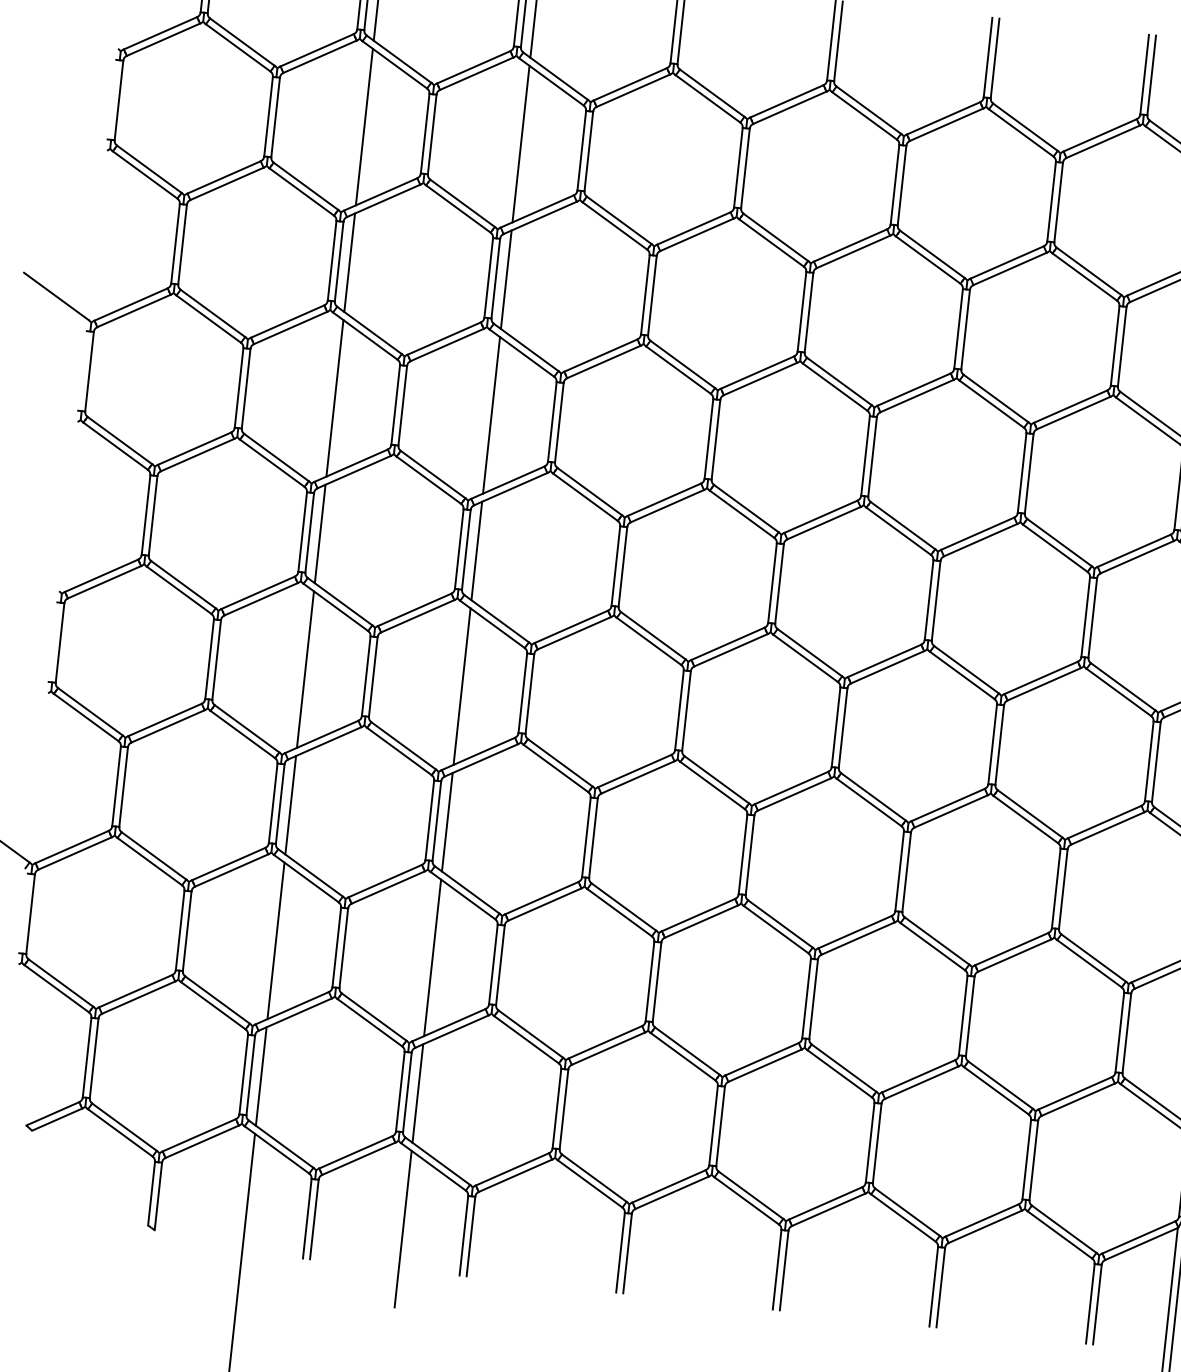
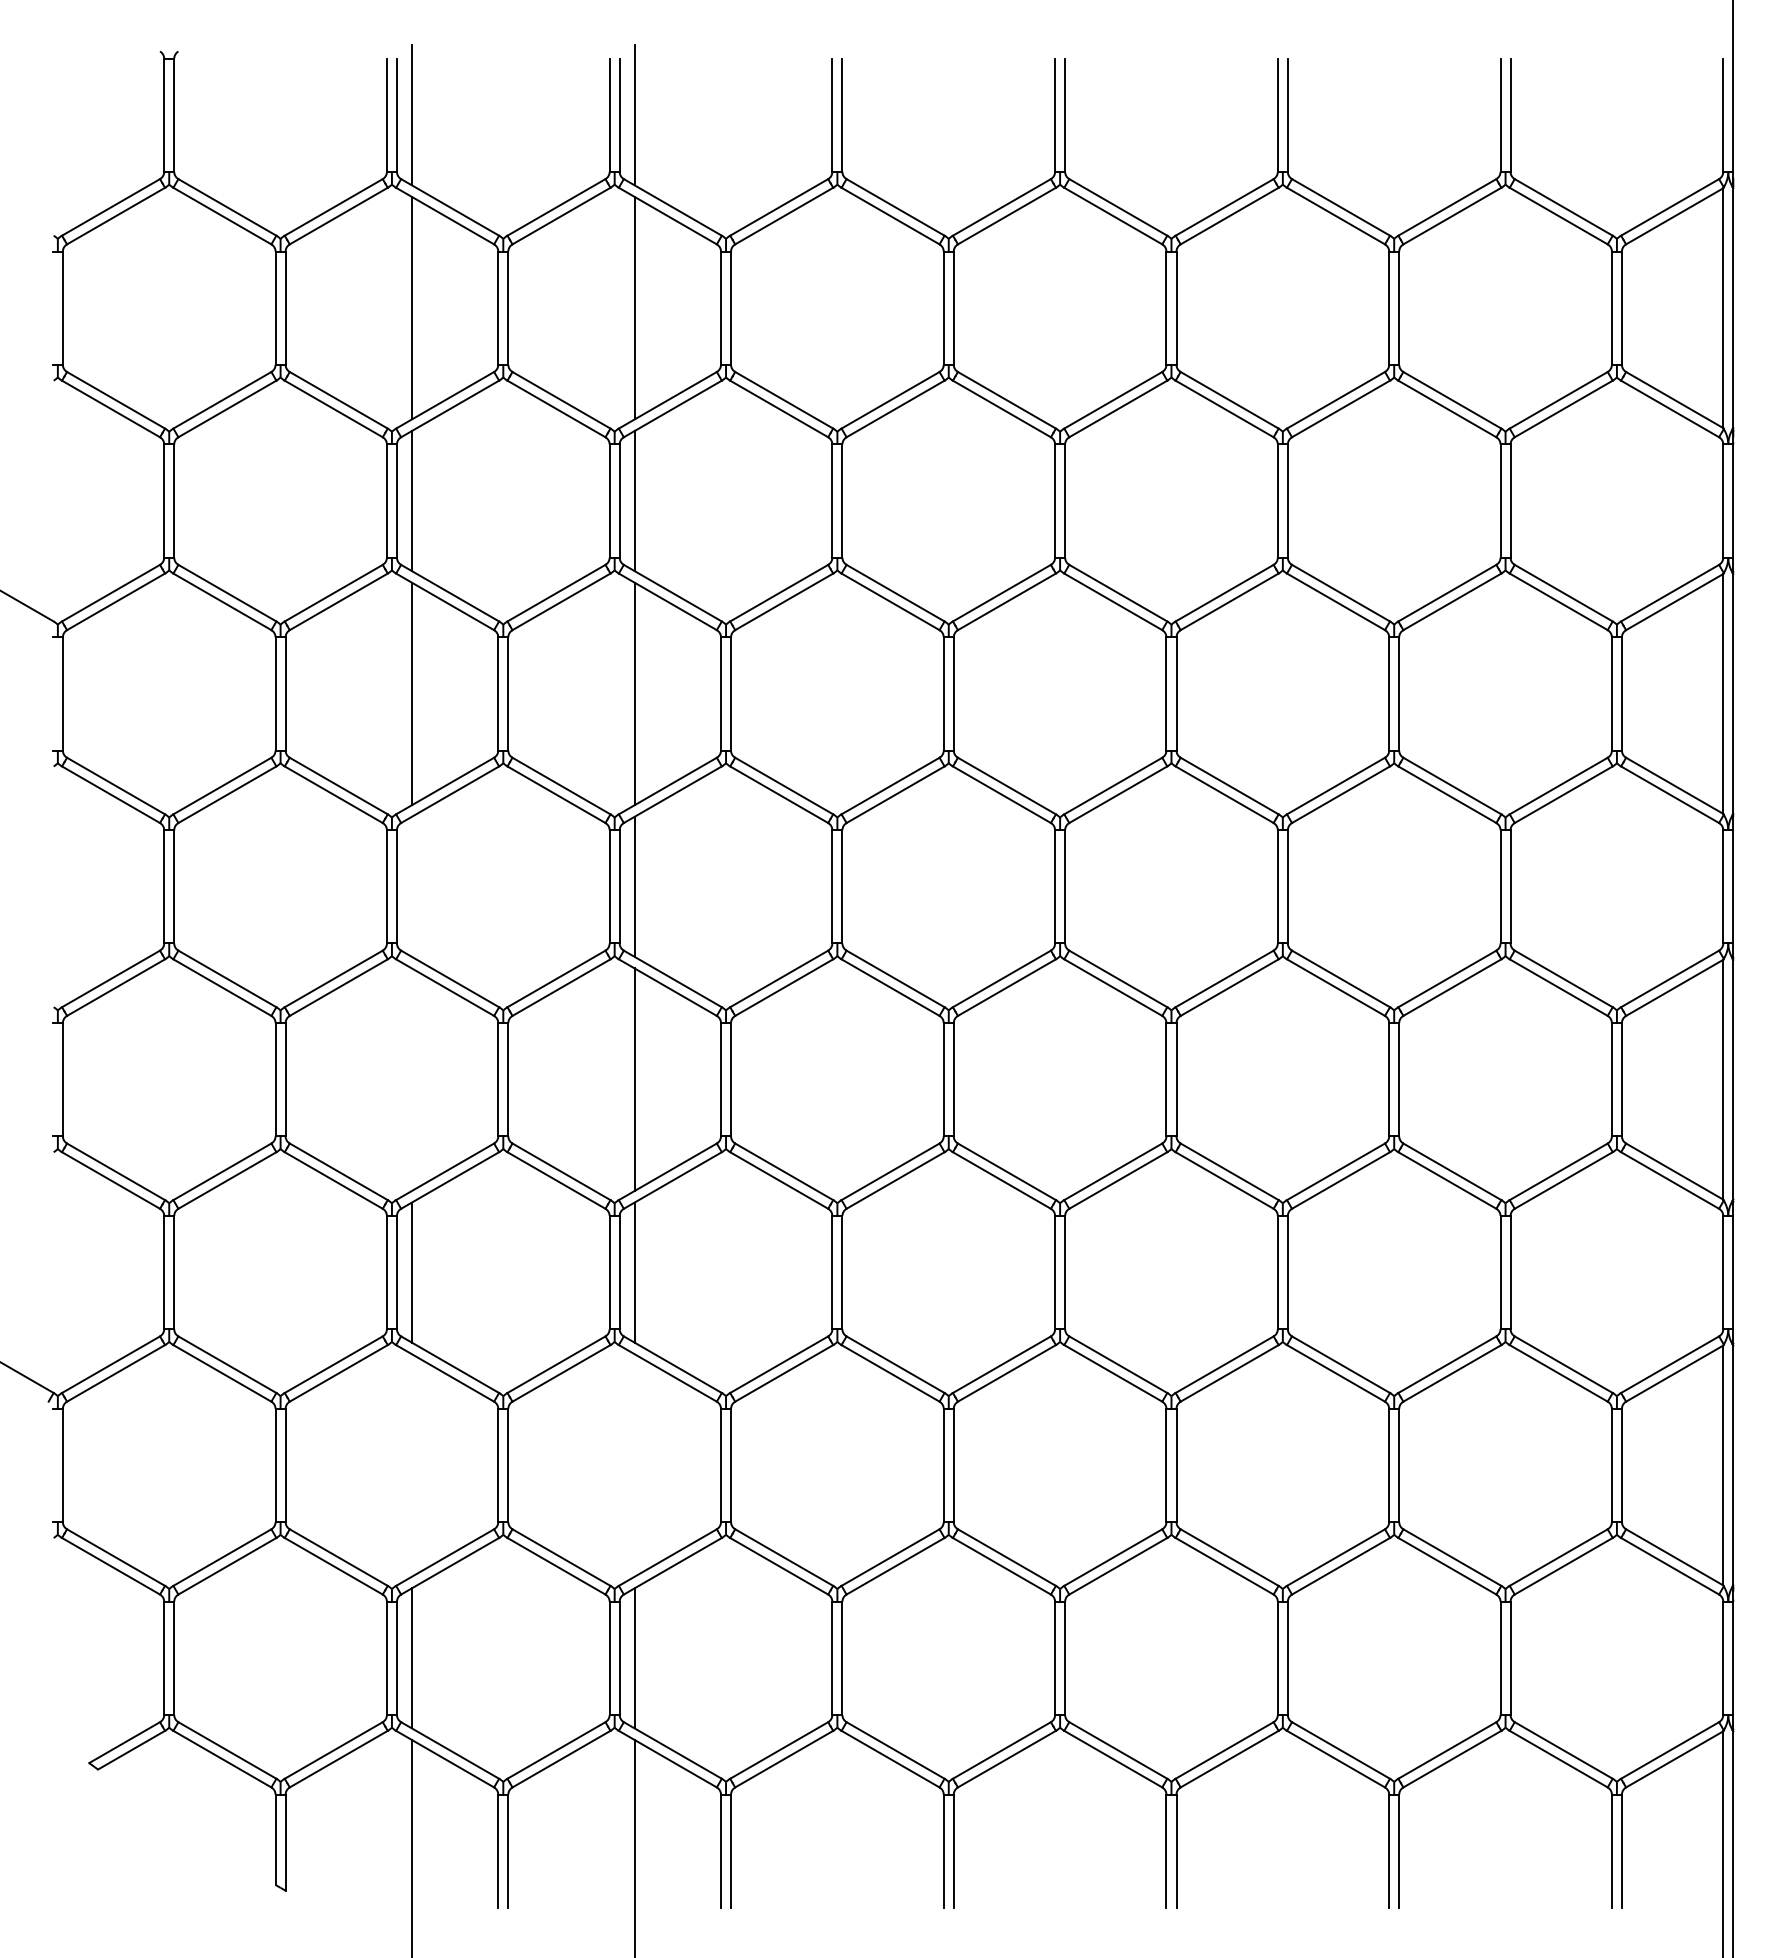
line: (319, 533) -> (411, 886), removed
line: (305, 669) -> (411, 1079), removed
line: (275, 940) -> (411, 1465), removed
line: (432, 957) -> (634, 1465), removed

